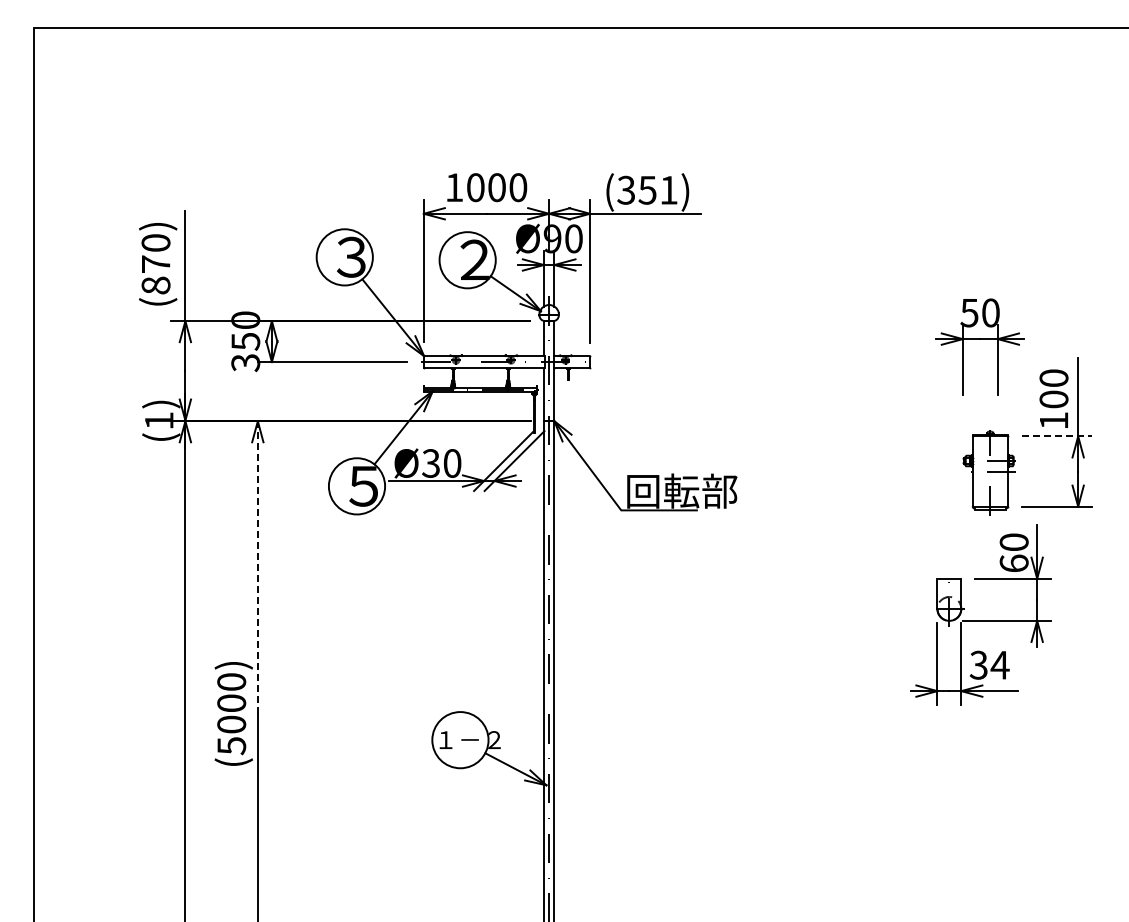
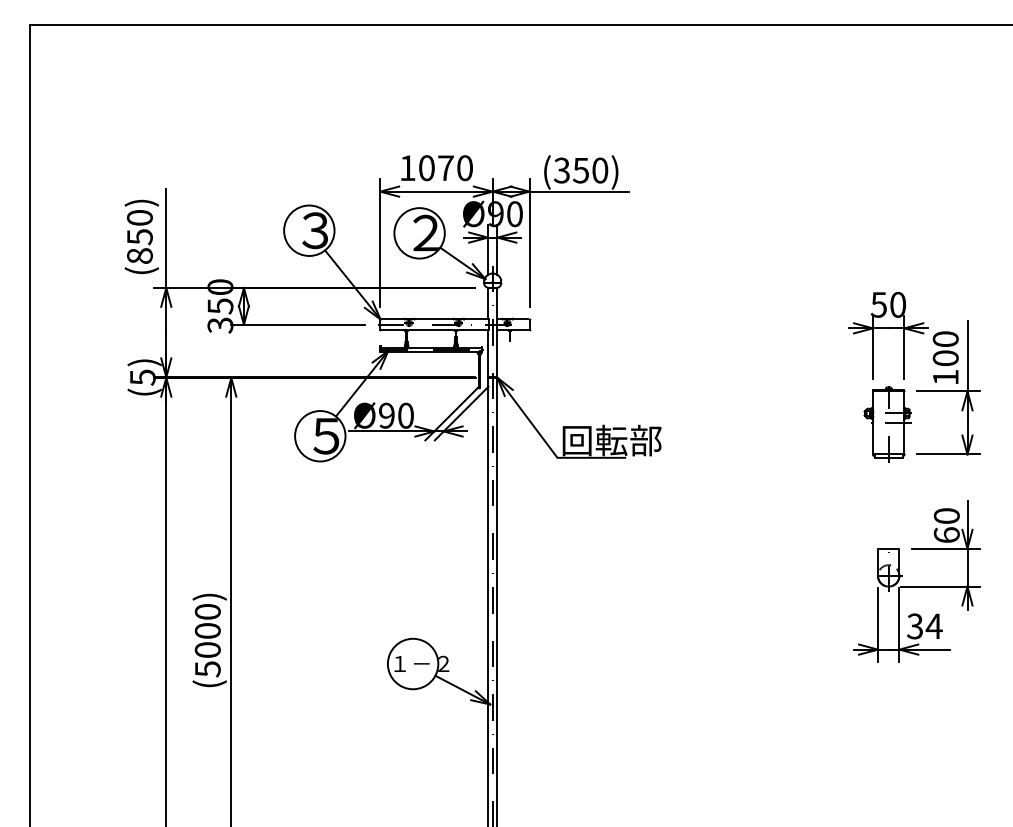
text: (496, 187) -> (445, 168), 1000 -> 1070
text: (668, 189) -> (599, 169), (351) -> (350)
text: (156, 264) -> (140, 237), (870) -> (850)
part: (979, 339) -> (887, 328), moved
text: (159, 421) -> (143, 378), (1) -> (5)
line: (1057, 436) -> (948, 391), dashed -> solid
text: (430, 463) -> (386, 415), Ø30 -> Ø90
line: (257, 568) -> (230, 509), dashed -> solid
part: (980, 614) -> (916, 580), moved

